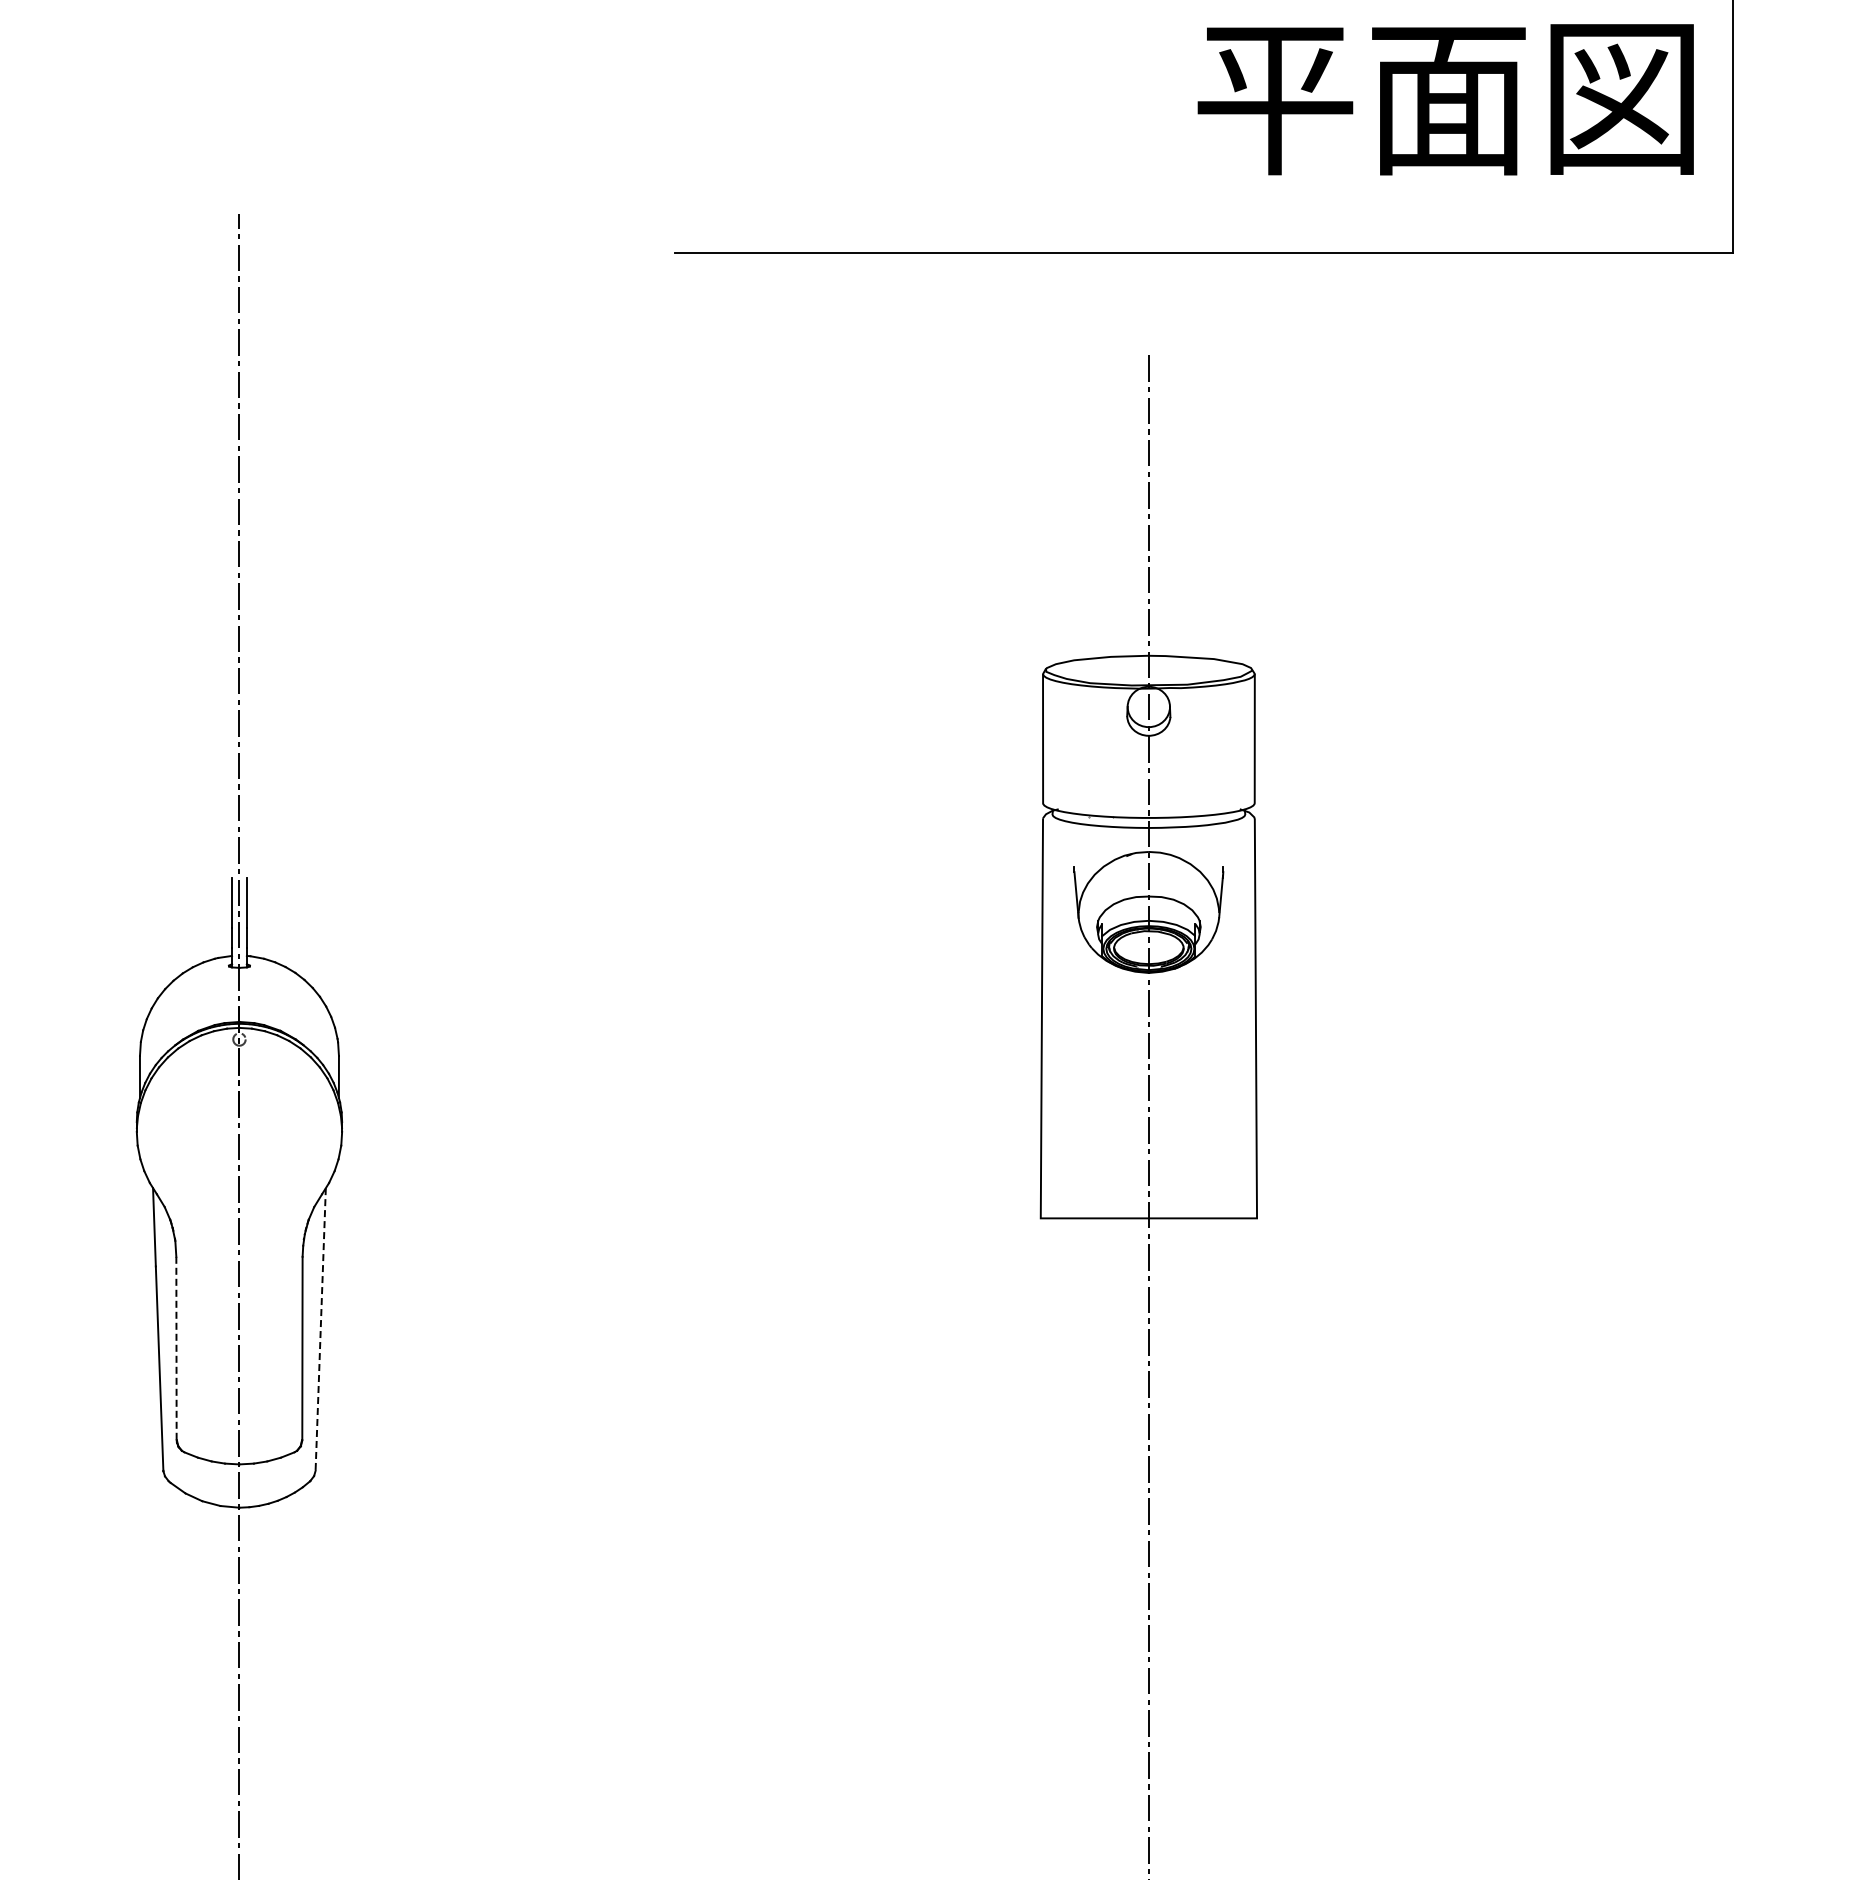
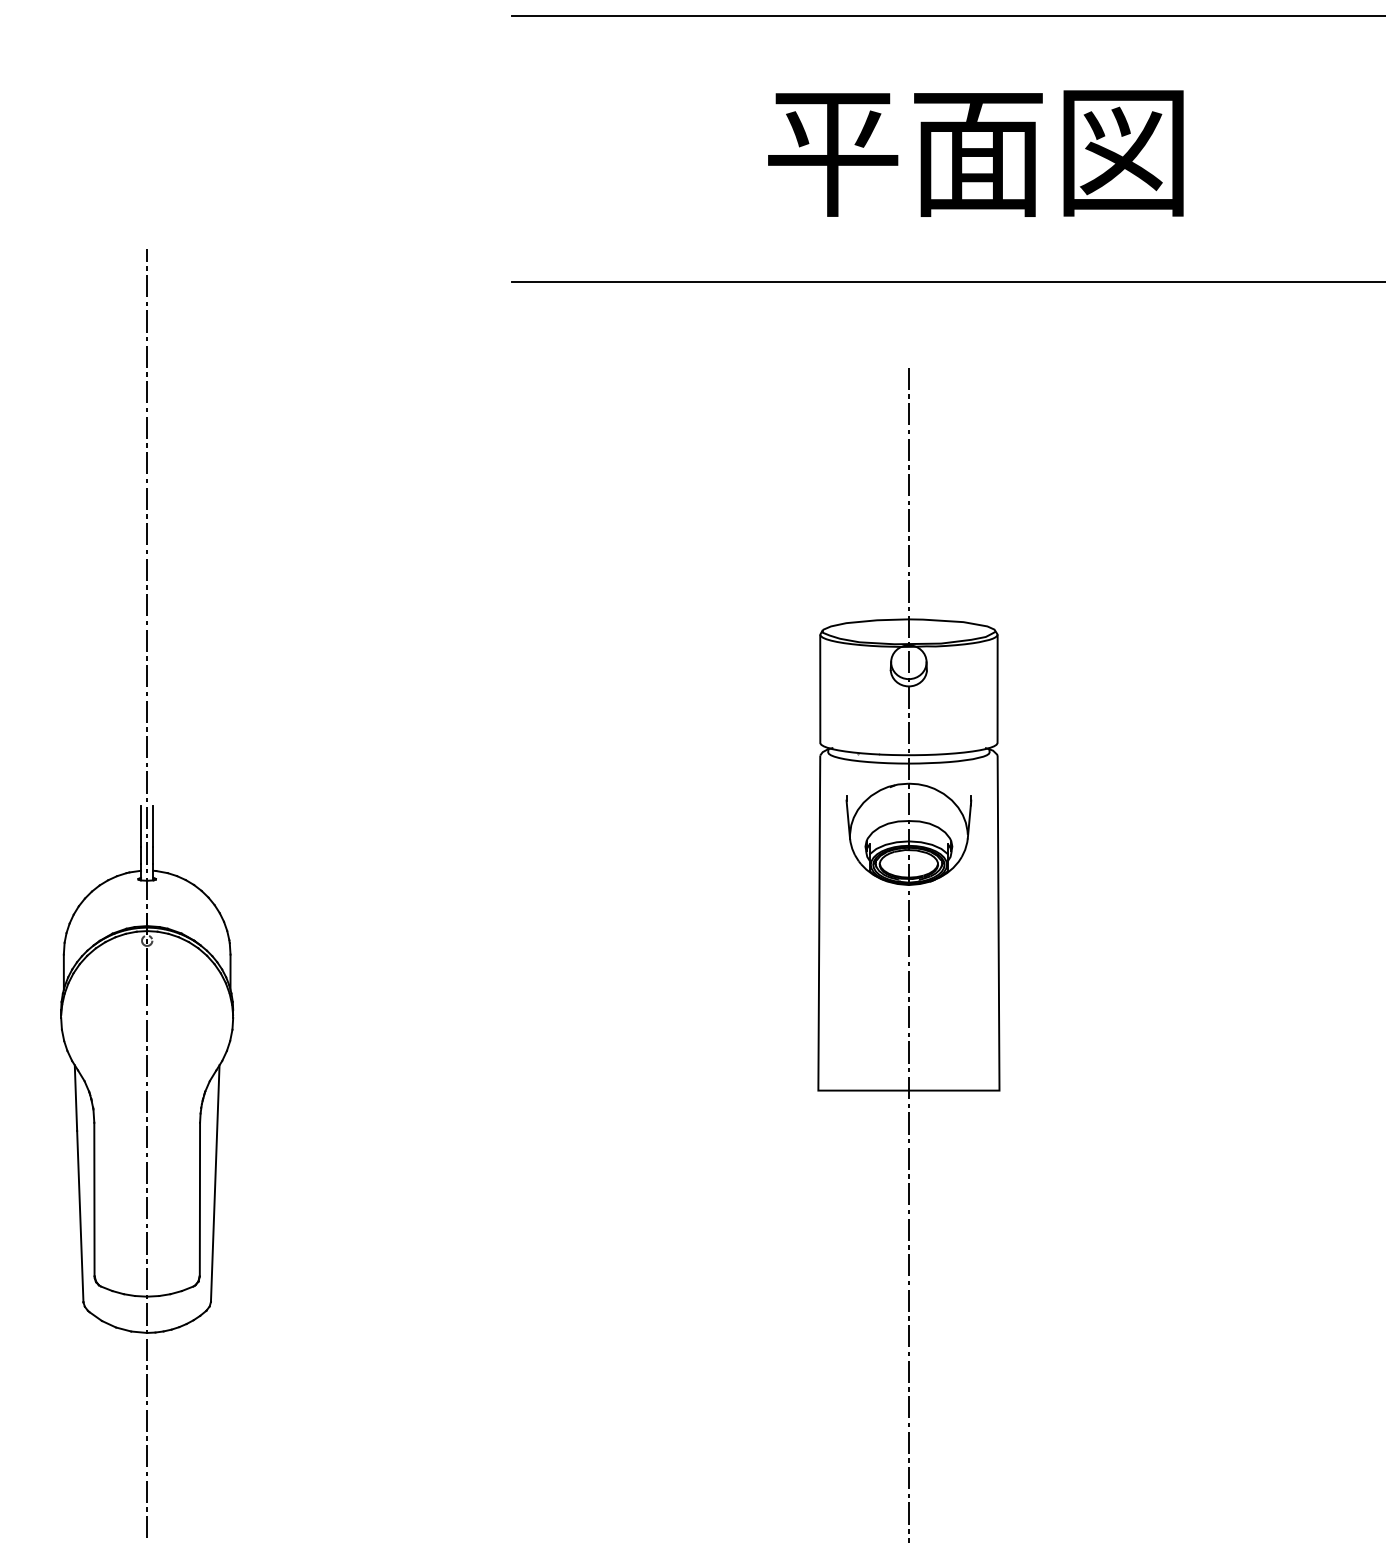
text: (1445, 99) -> (975, 153), moved
line: (320, 1329) -> (215, 1183), dashed -> solid
line: (176, 1348) -> (94, 1199), dashed -> solid

